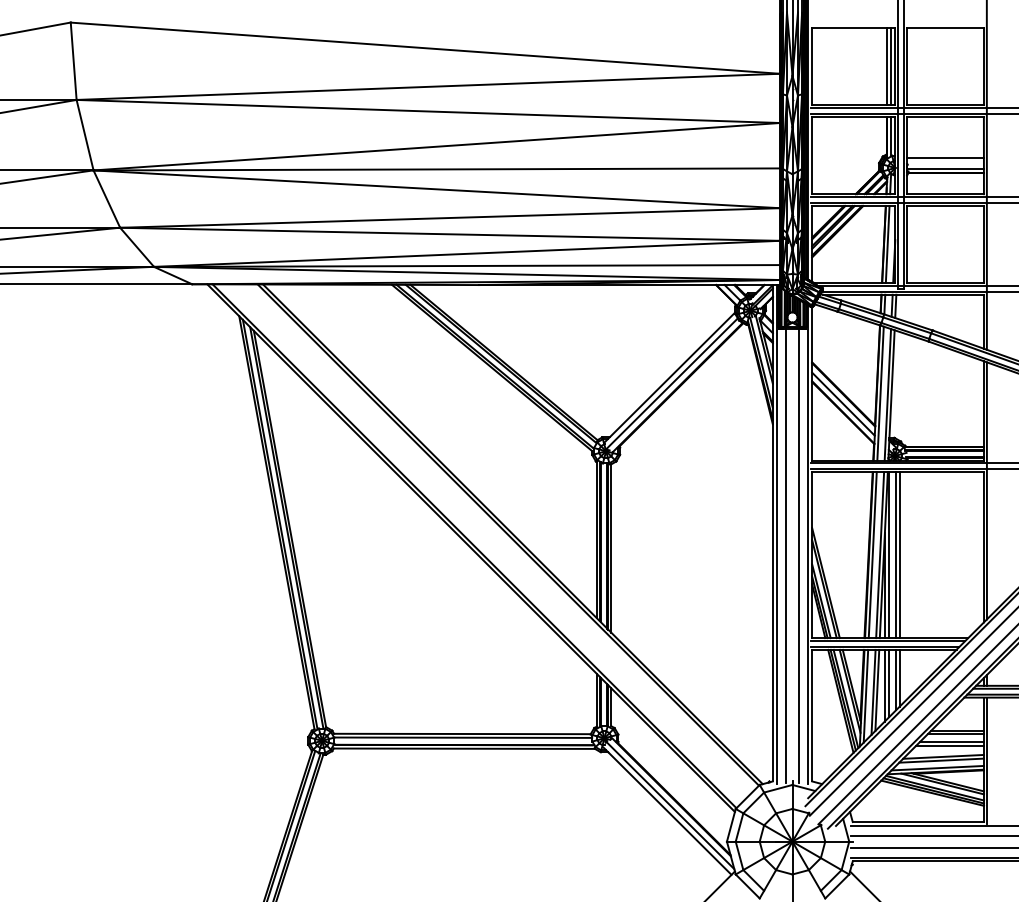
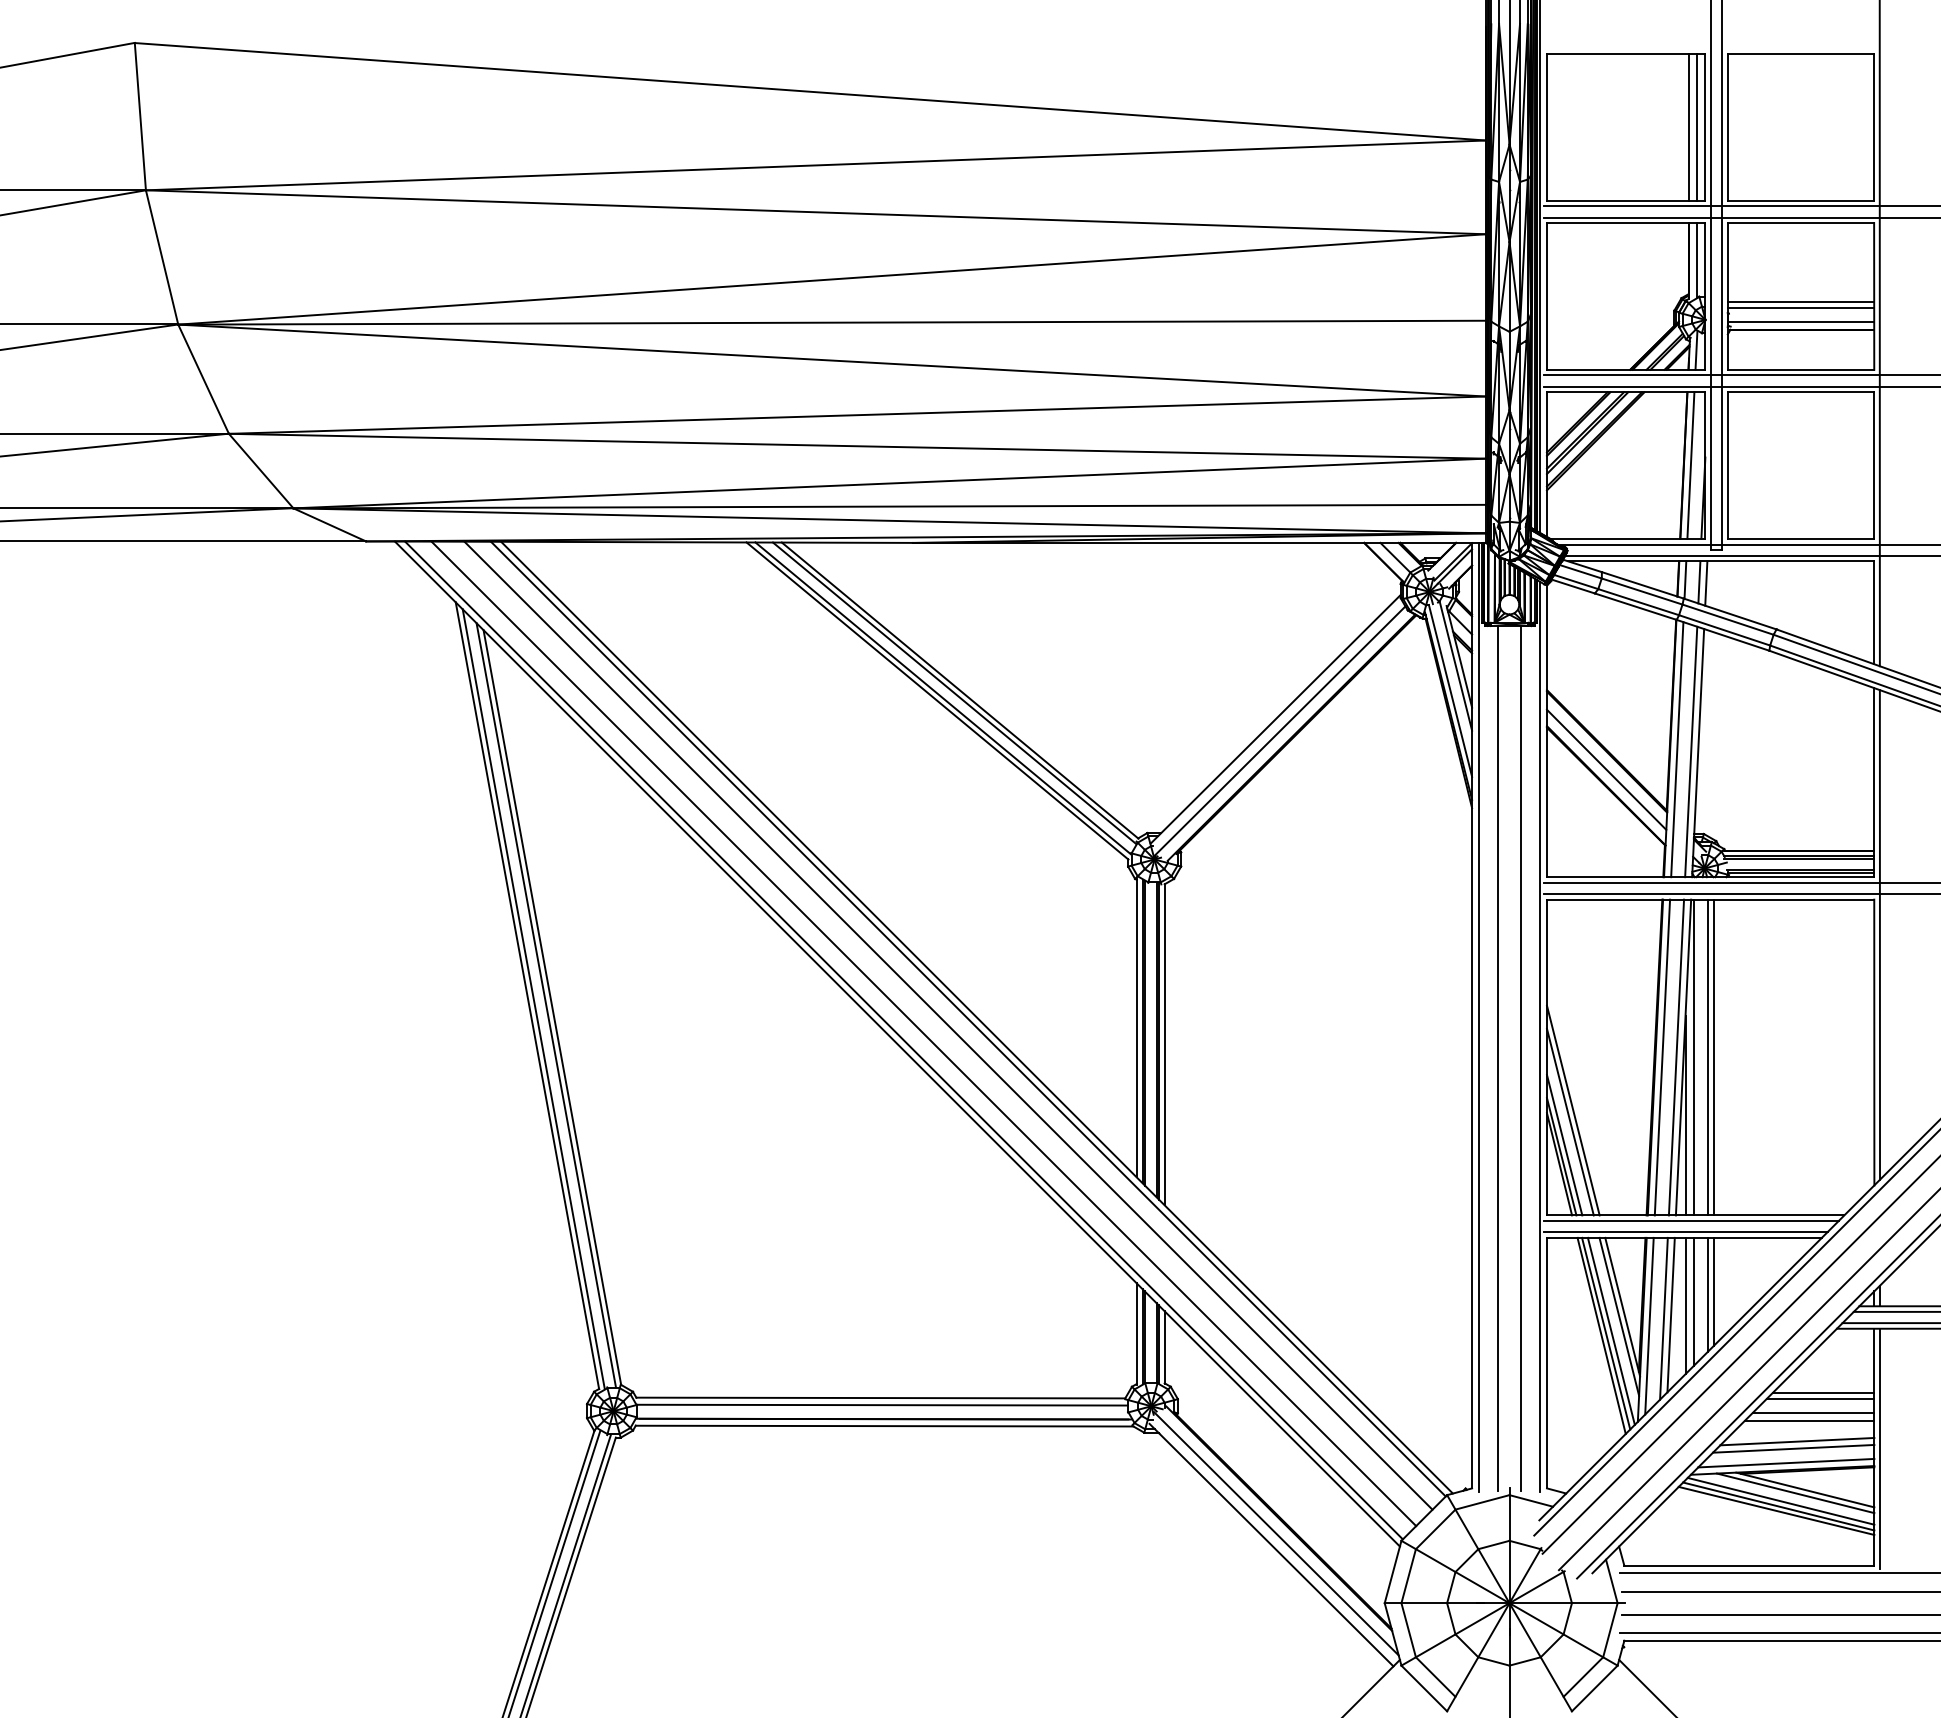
line: (945, 161) -> (1800, 307), added
line: (497, 538) -> (947, 1025), added
line: (484, 542) -> (922, 1033), added

